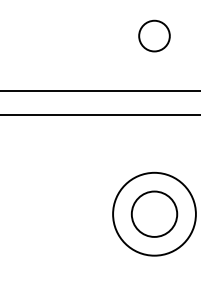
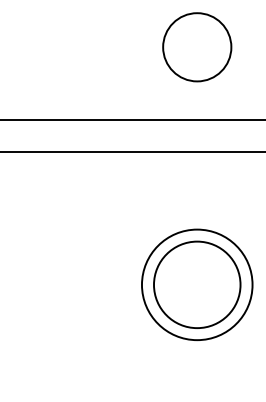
circle: (154, 35) -> (197, 46), size x1.67
circle: (154, 213) -> (197, 283), size x1.43

